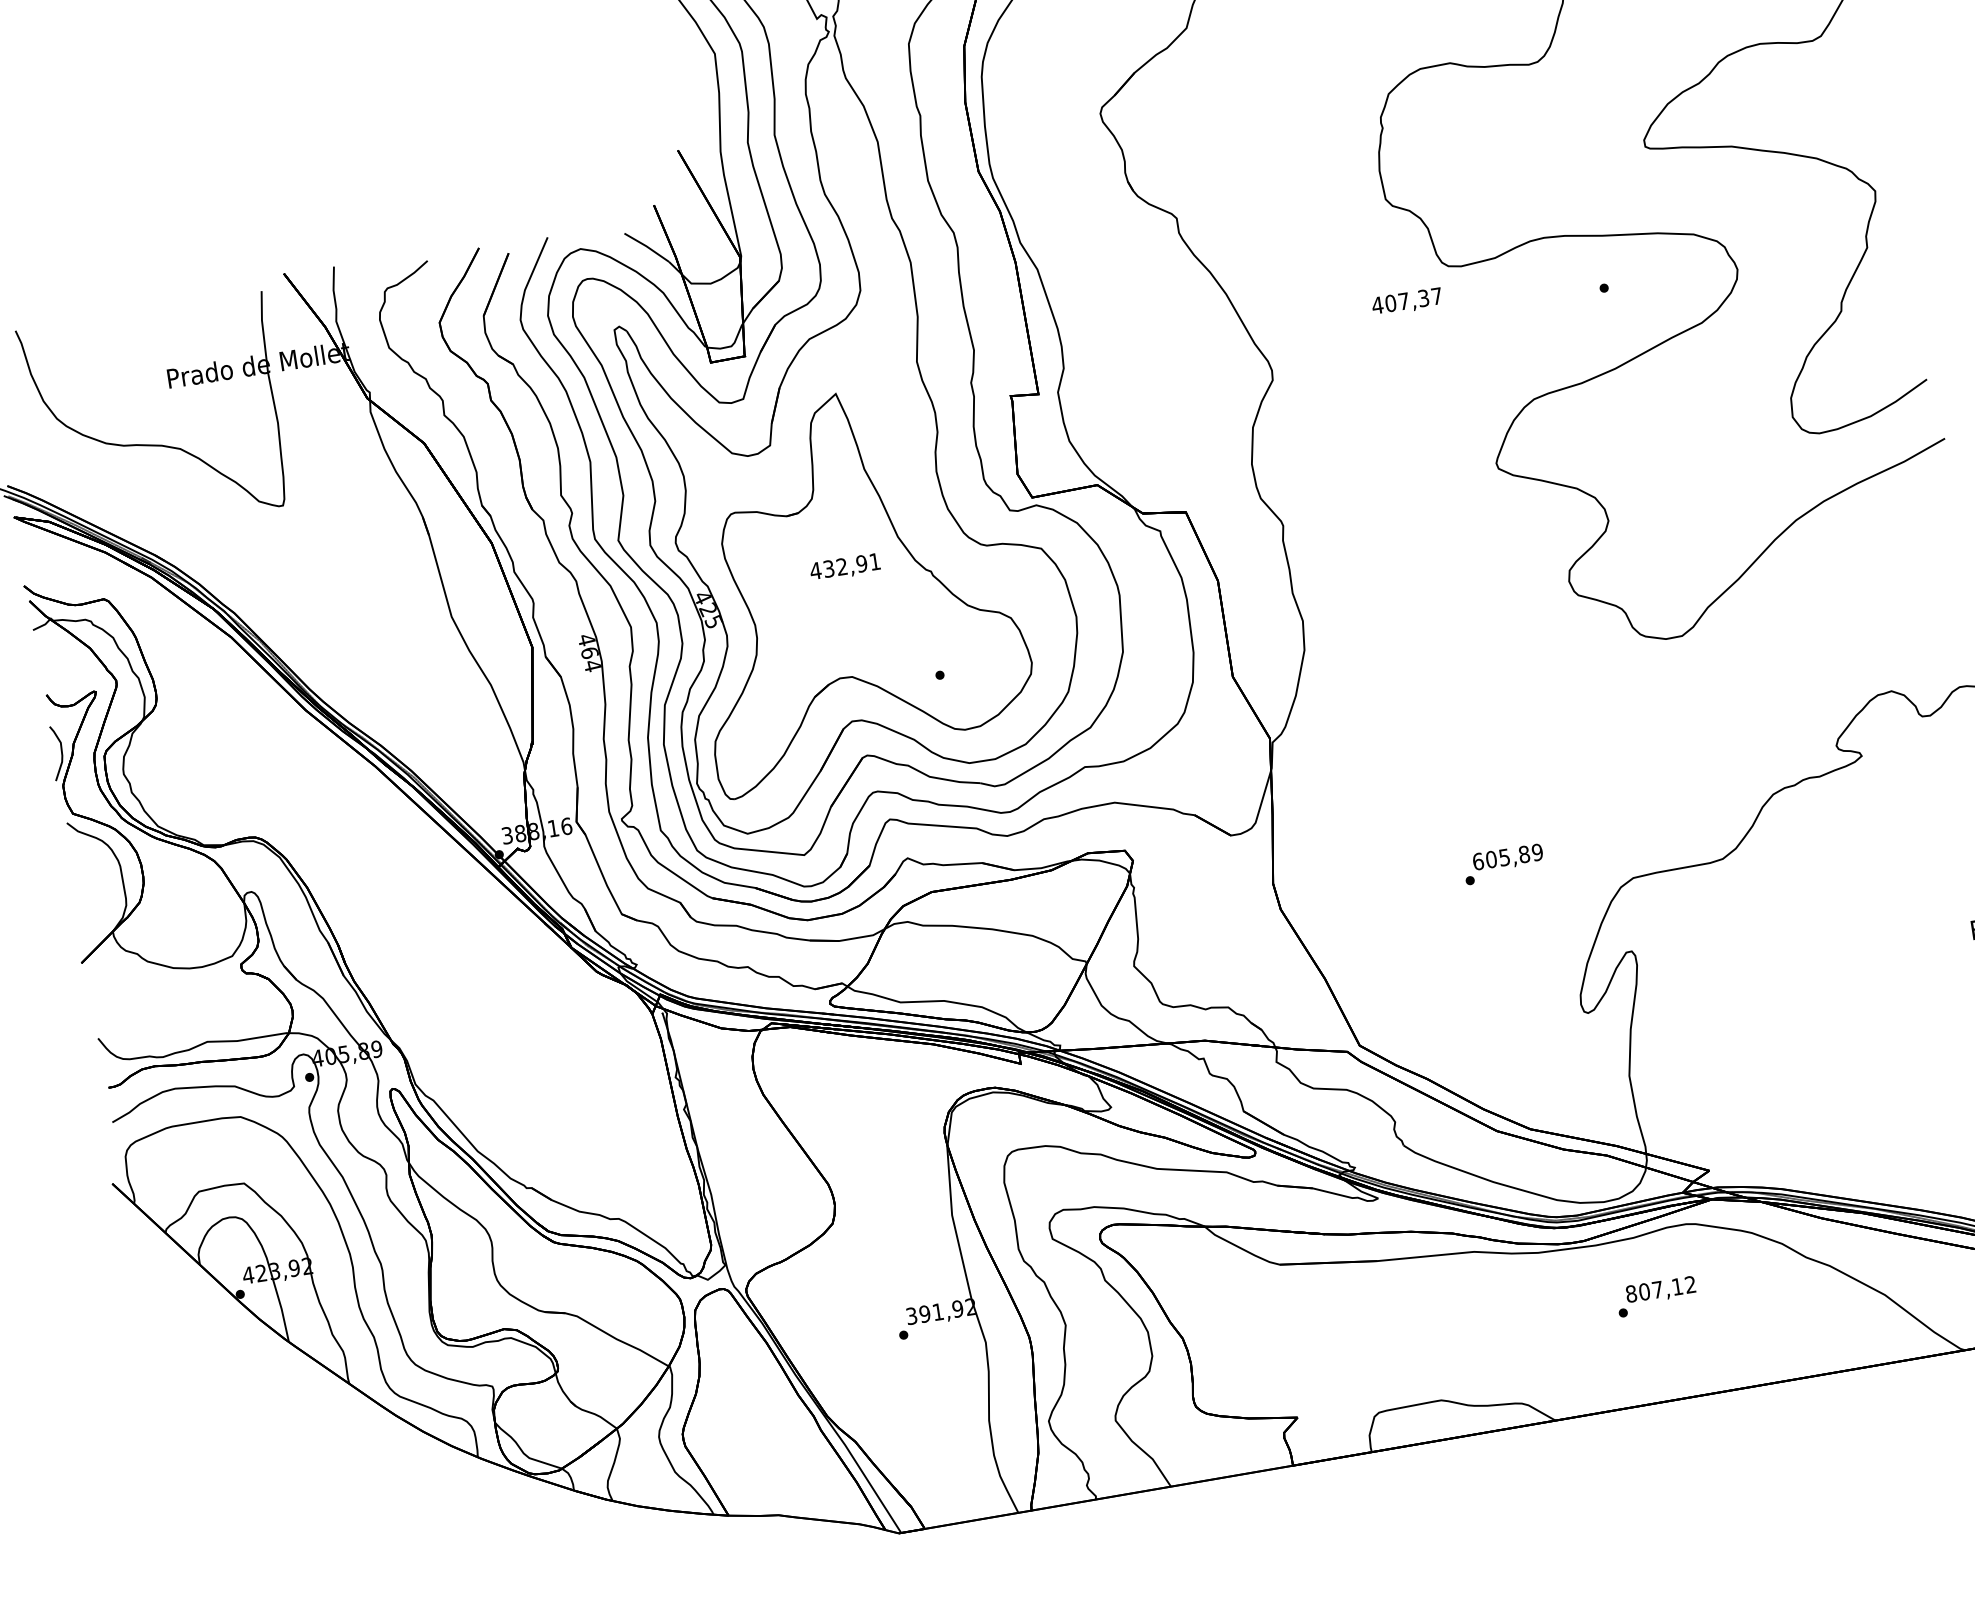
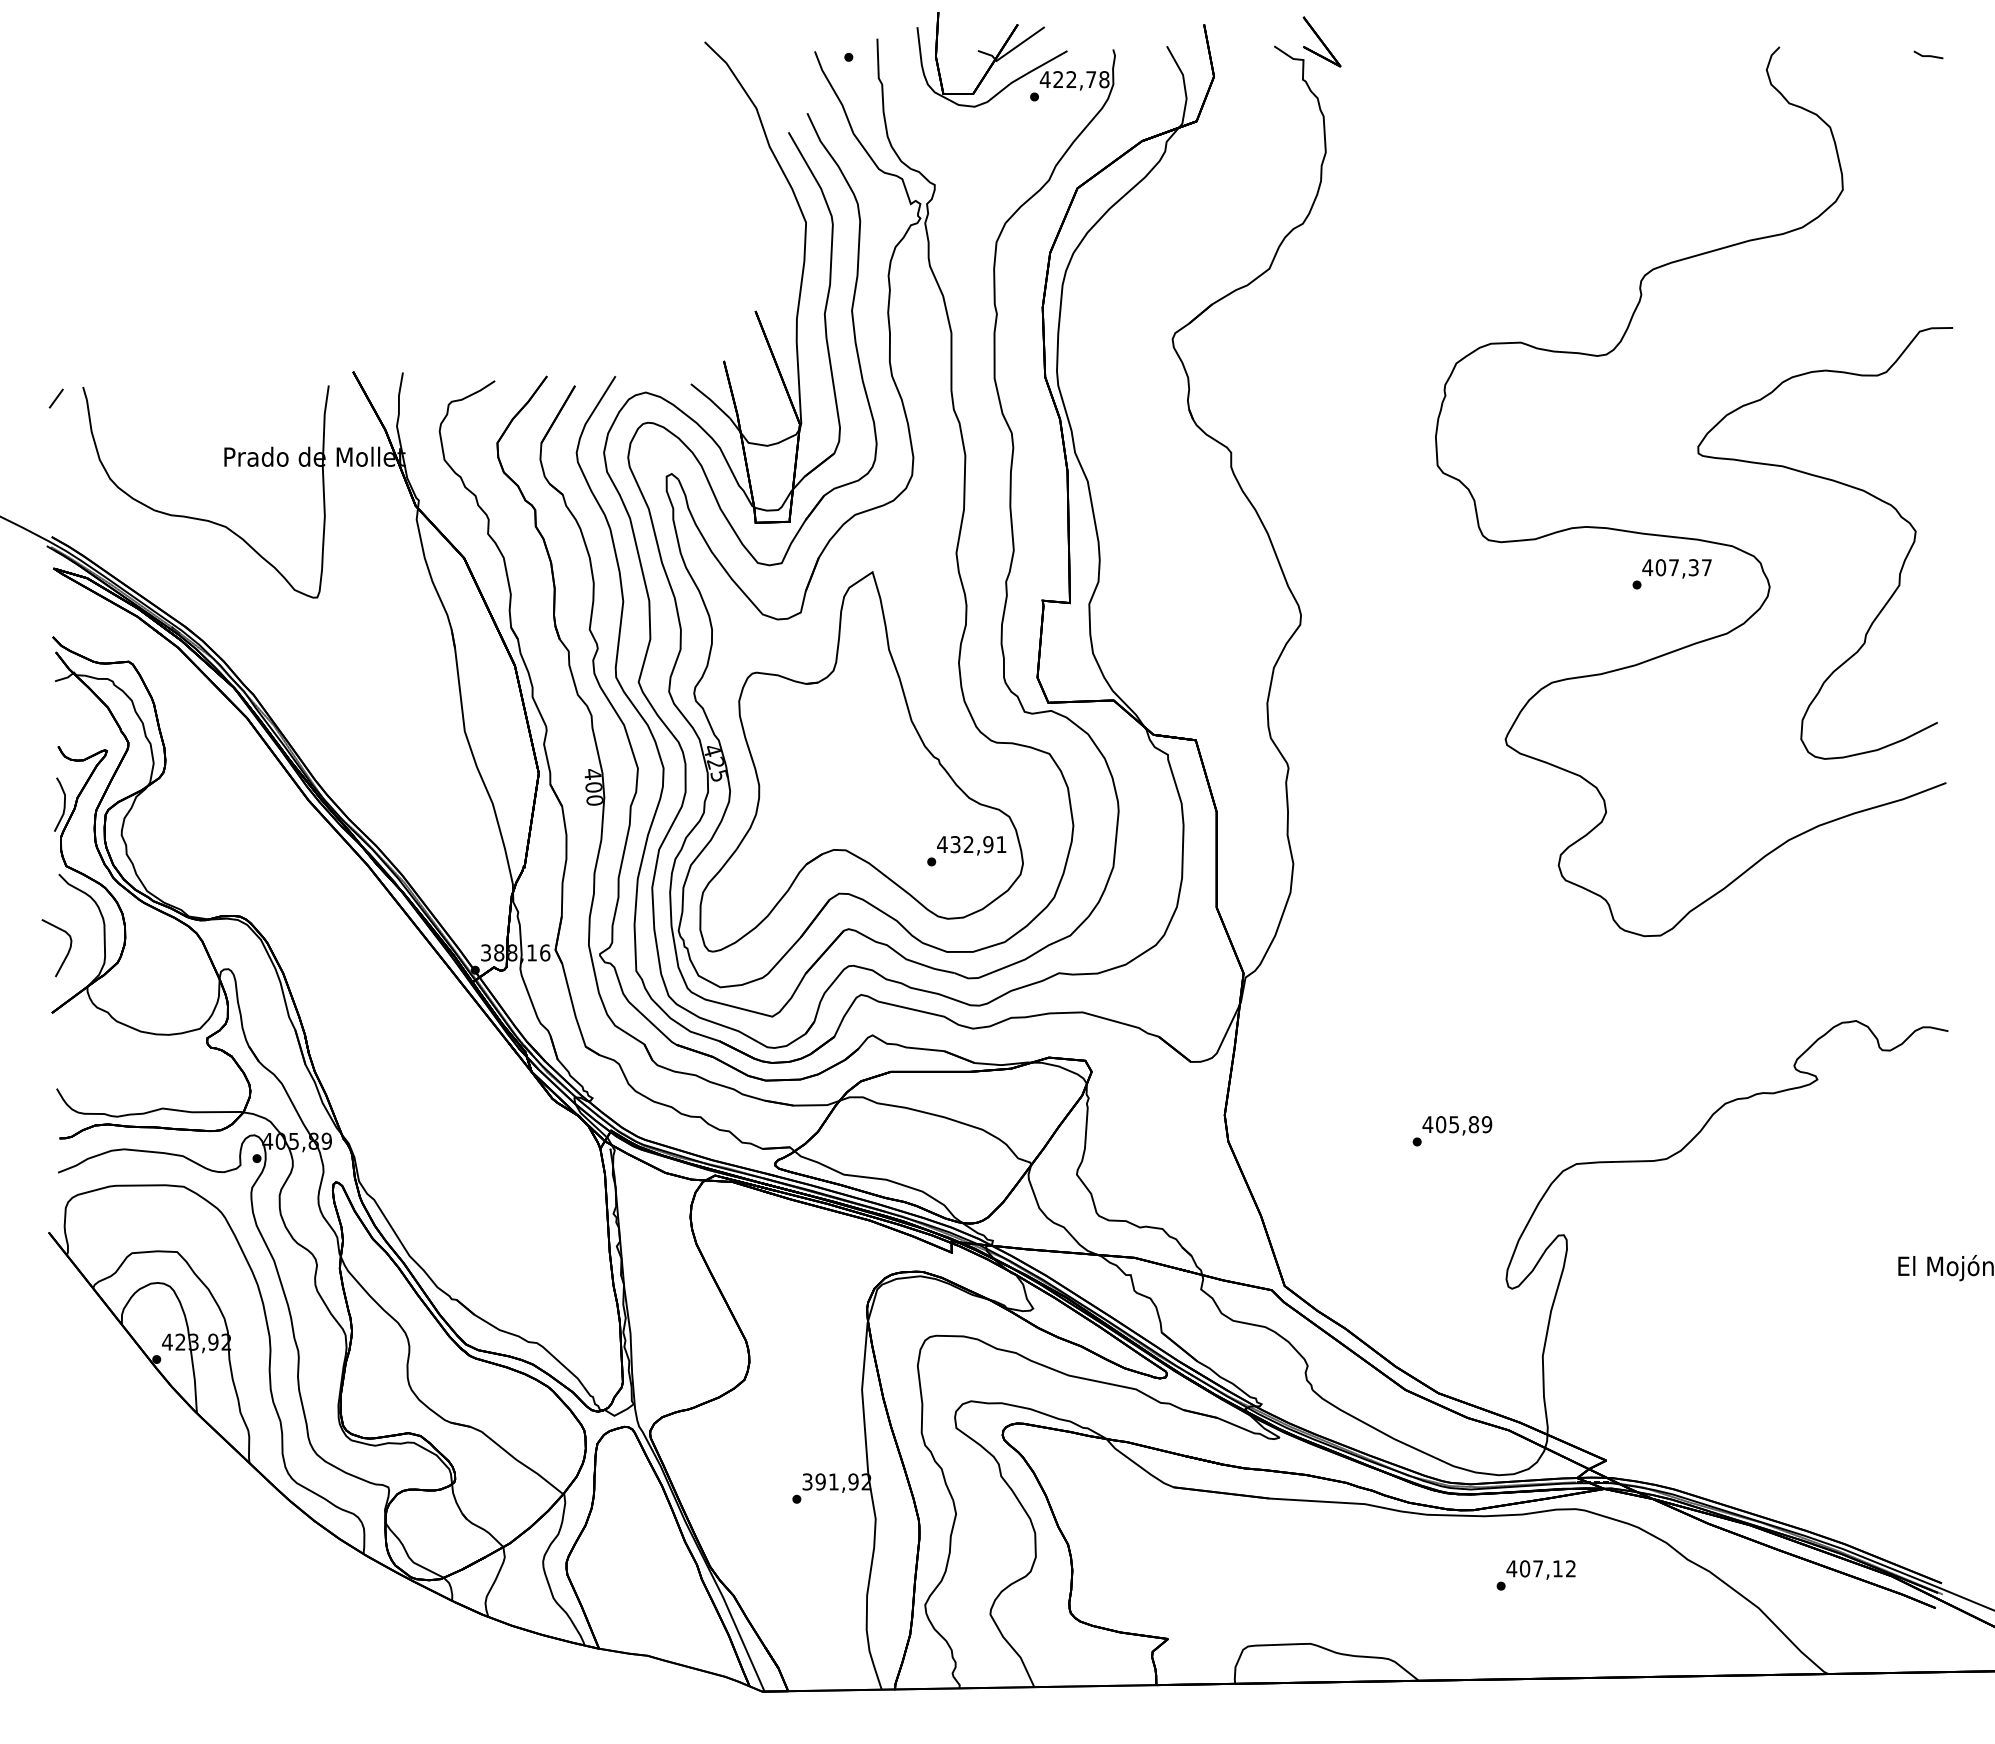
text: (1406, 301) -> (1676, 568), moved
text: (845, 567) -> (971, 845), moved
text: (591, 659) -> (594, 794), 464 -> 400
text: (1477, 861) -> (1427, 1124), 605,89 -> 405,89
curve: (86, 902) -> (66, 954), added
text: (1630, 1293) -> (1511, 1568), 807,12 -> 407,12

